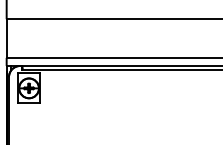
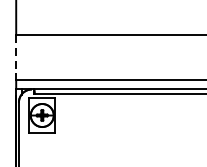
line: (6, 39) -> (16, 58), solid -> dashed

